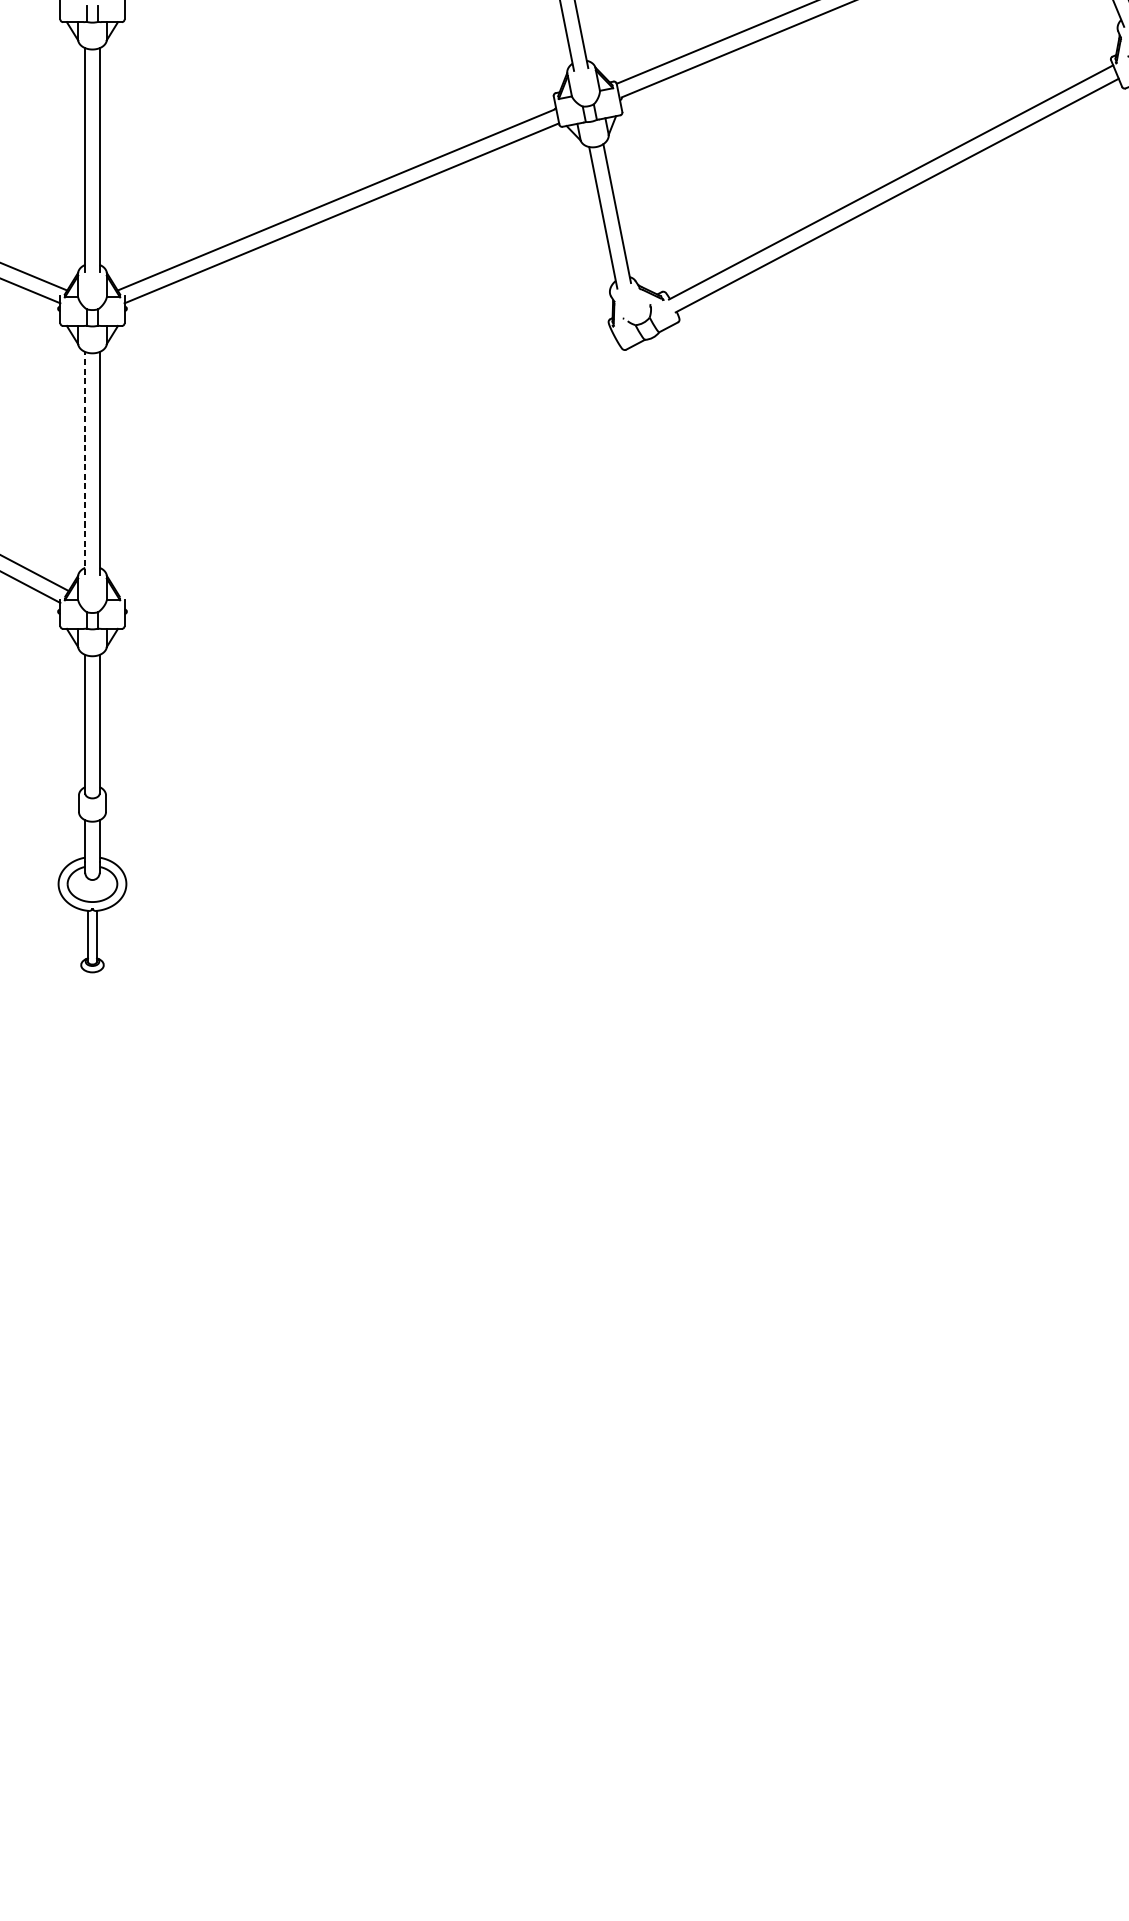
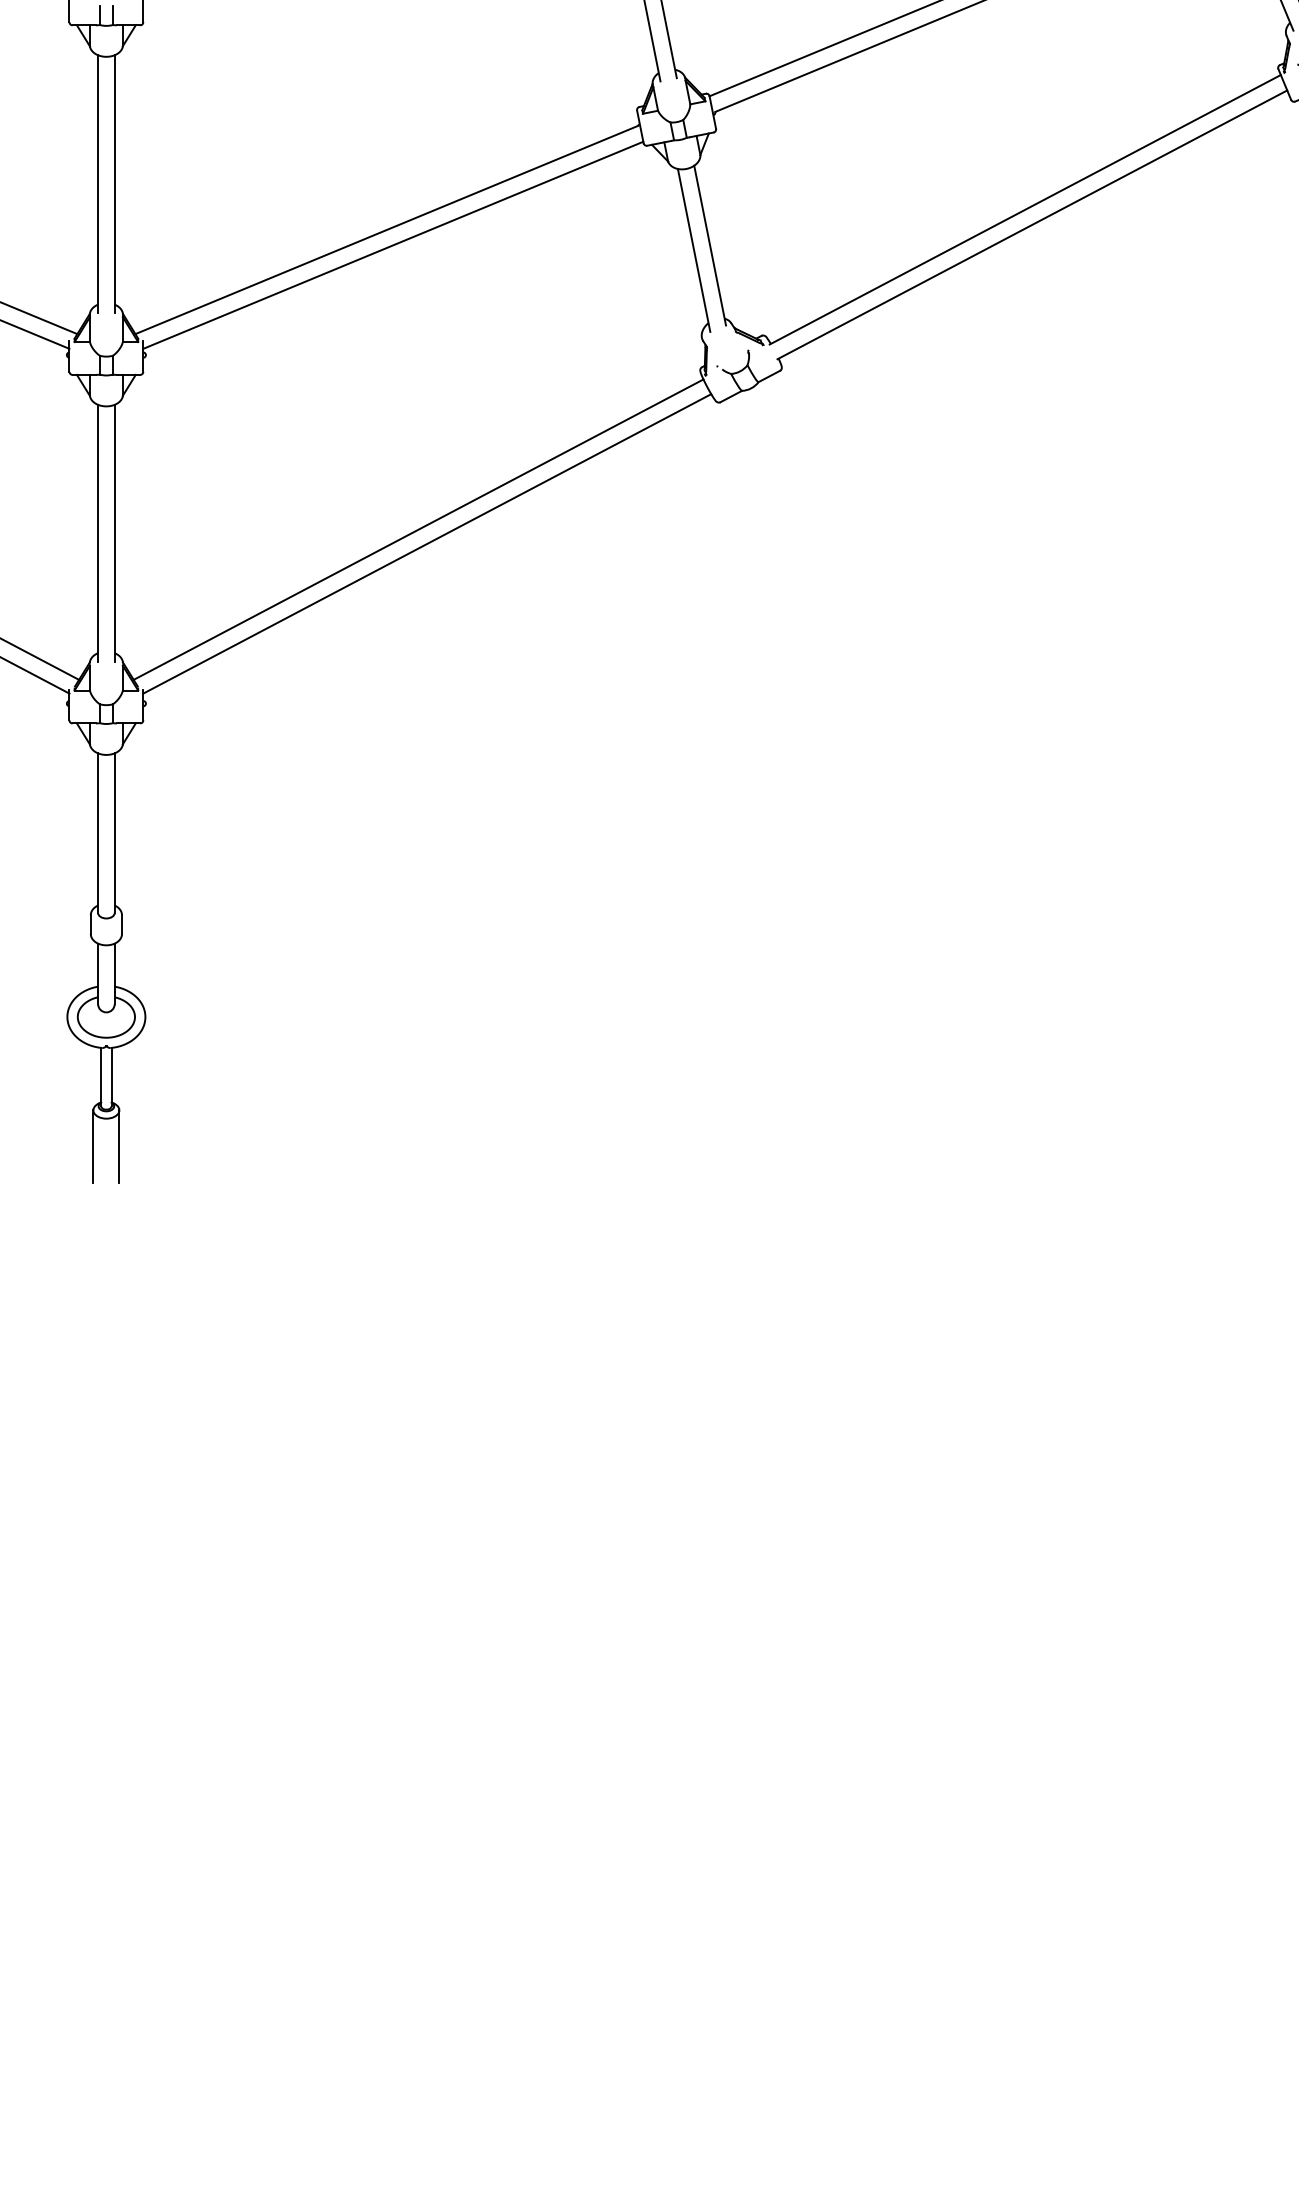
line: (363, 460) -> (418, 529), added
line: (85, 463) -> (98, 533), dashed -> solid
line: (371, 472) -> (427, 543), added
line: (81, 996) -> (93, 1146), added
line: (103, 996) -> (119, 1146), added

